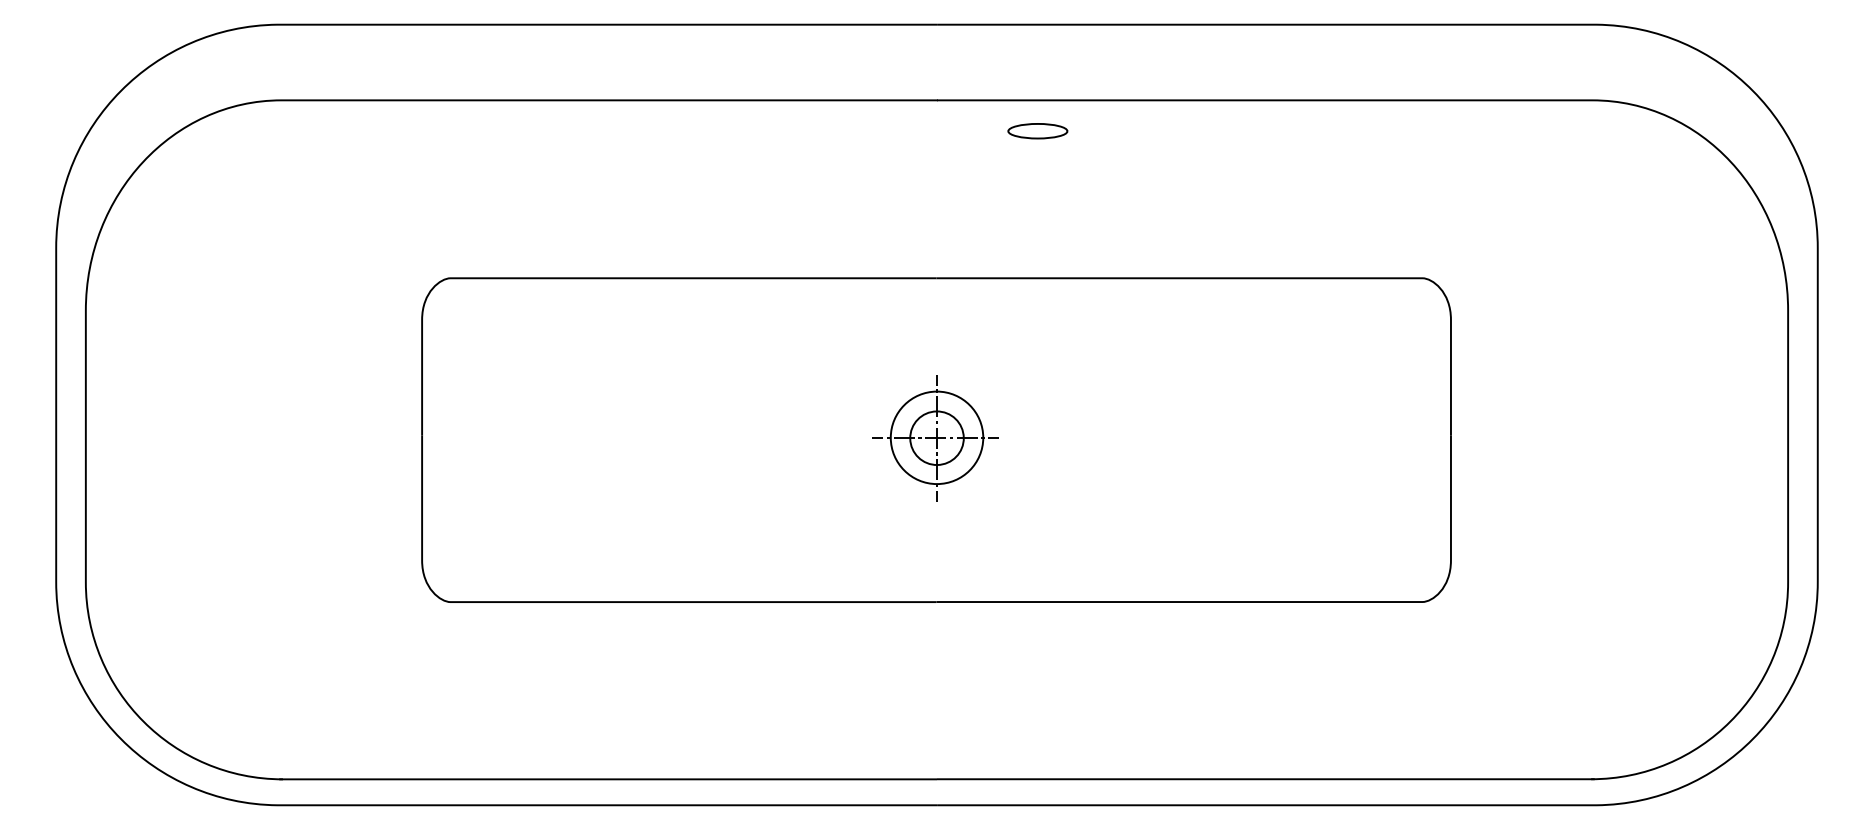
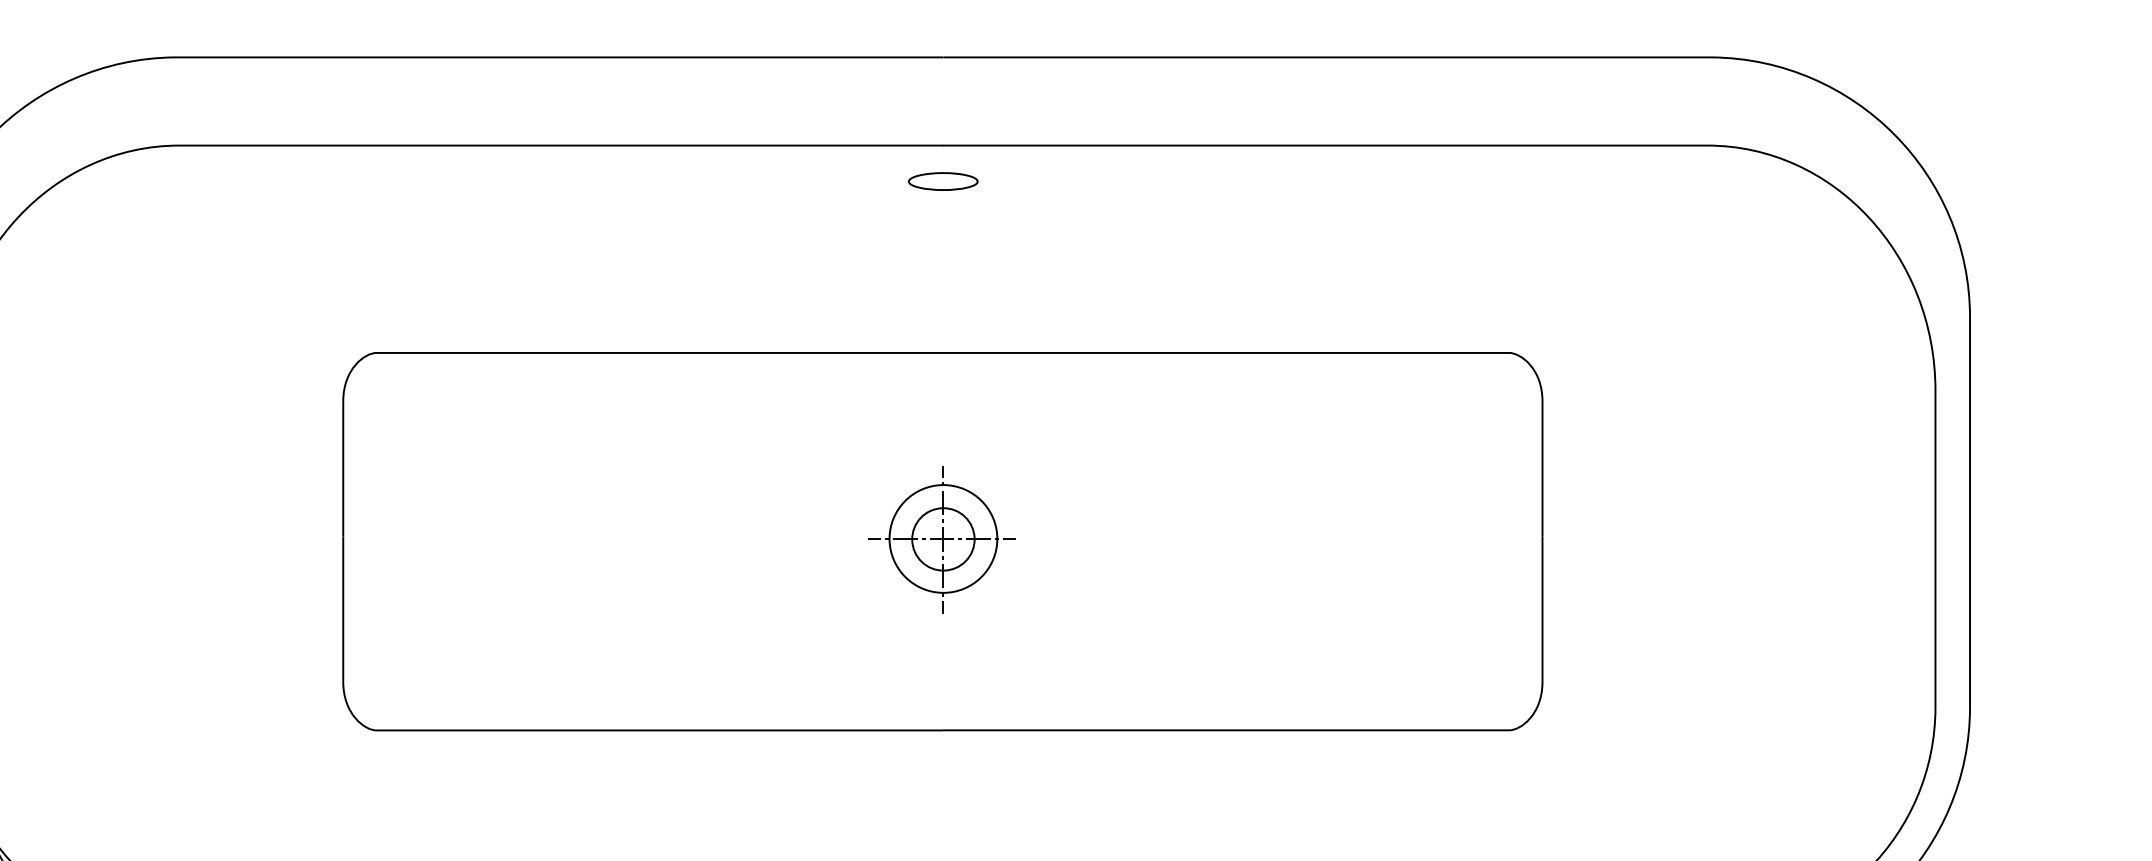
part: (1037, 131) -> (942, 181), moved

